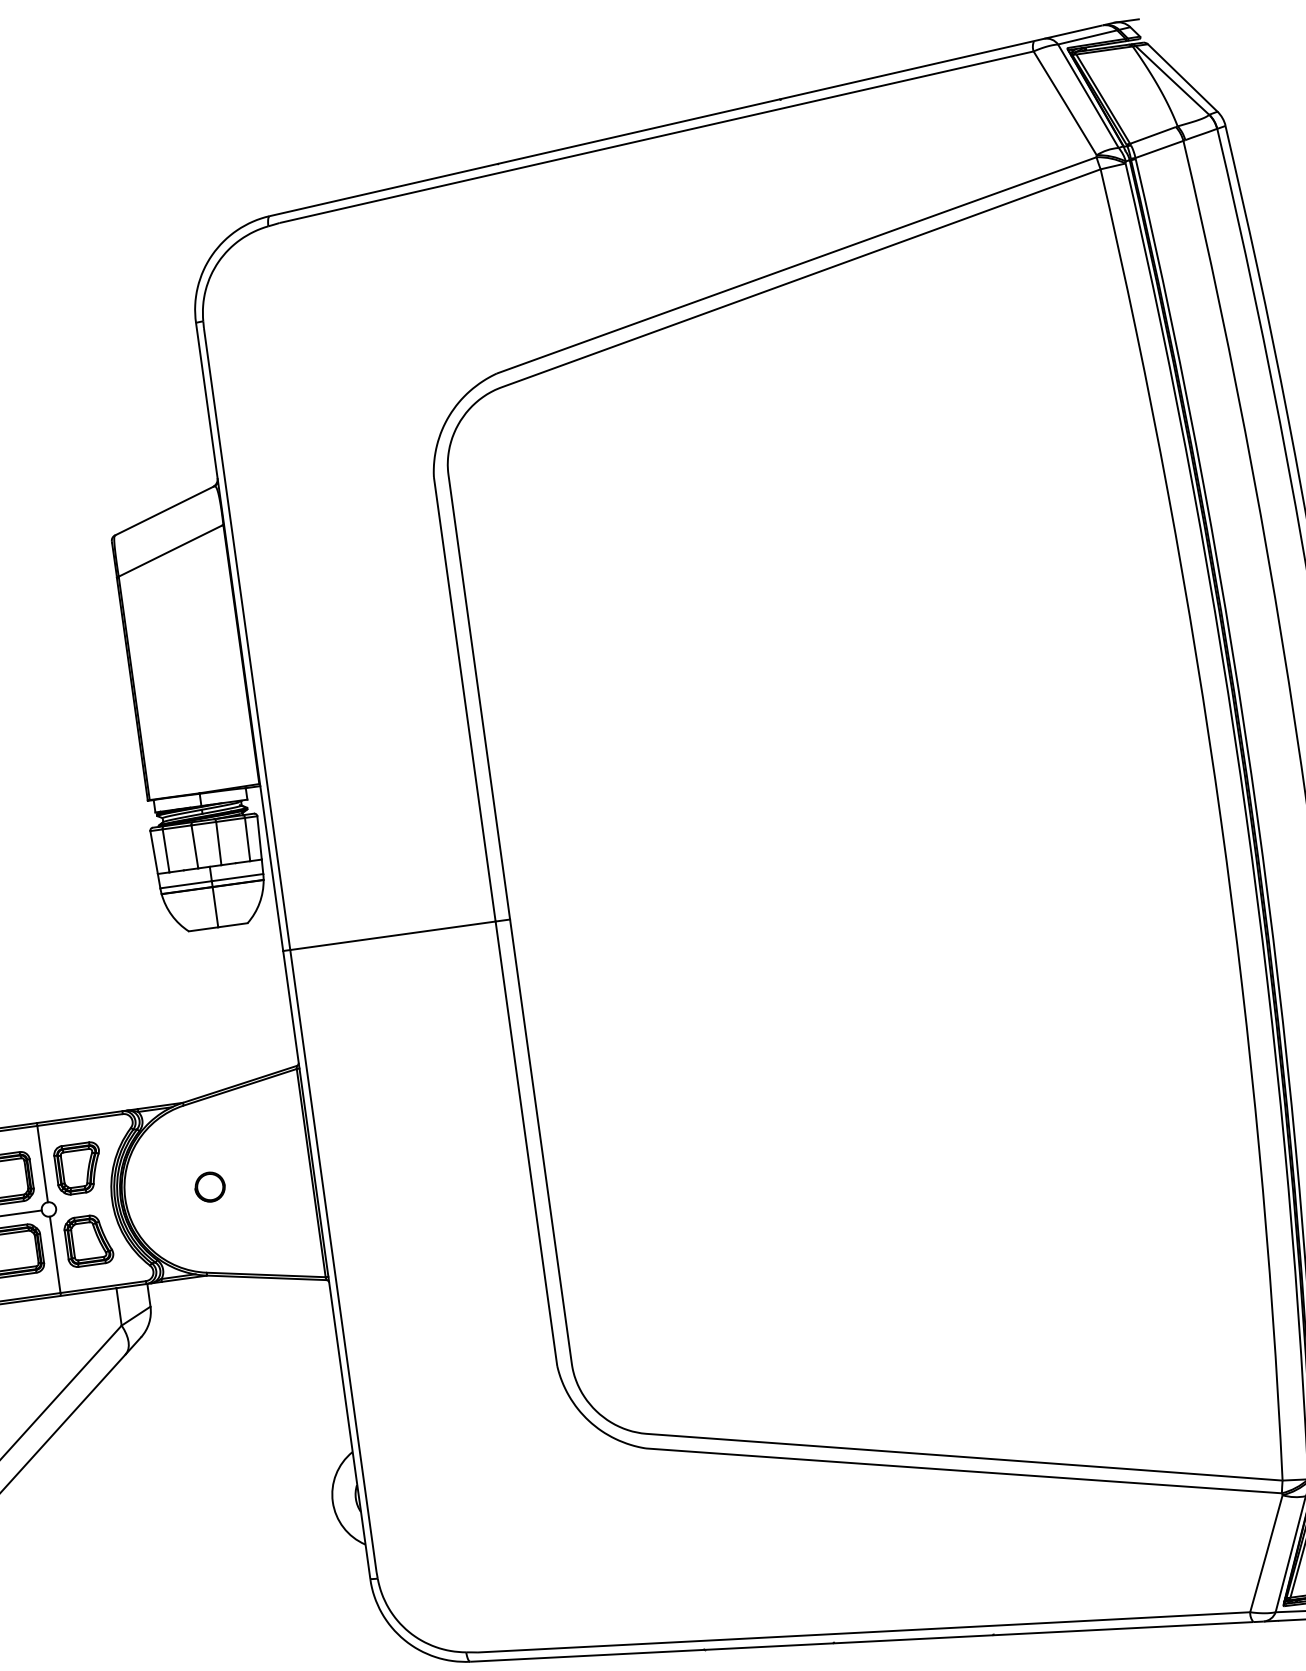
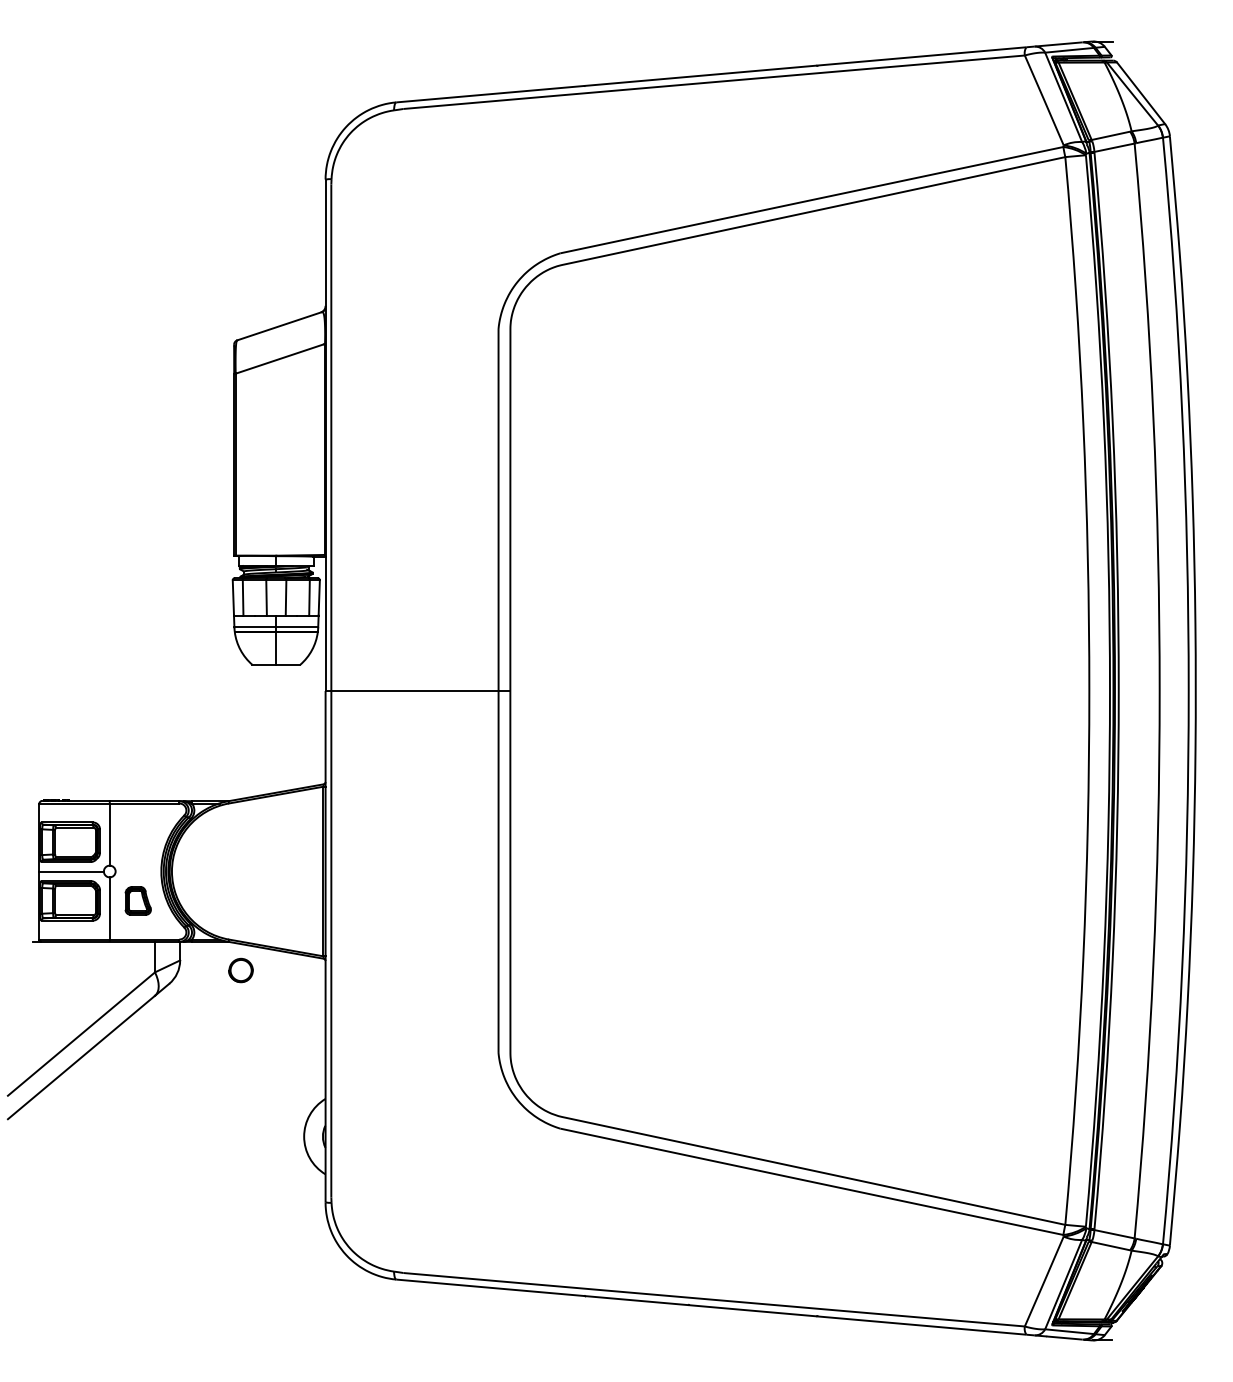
part: (79, 1167) -> (138, 841), removed
part: (209, 1187) -> (240, 970), moved
part: (89, 1240) -> (138, 900), size x0.7

